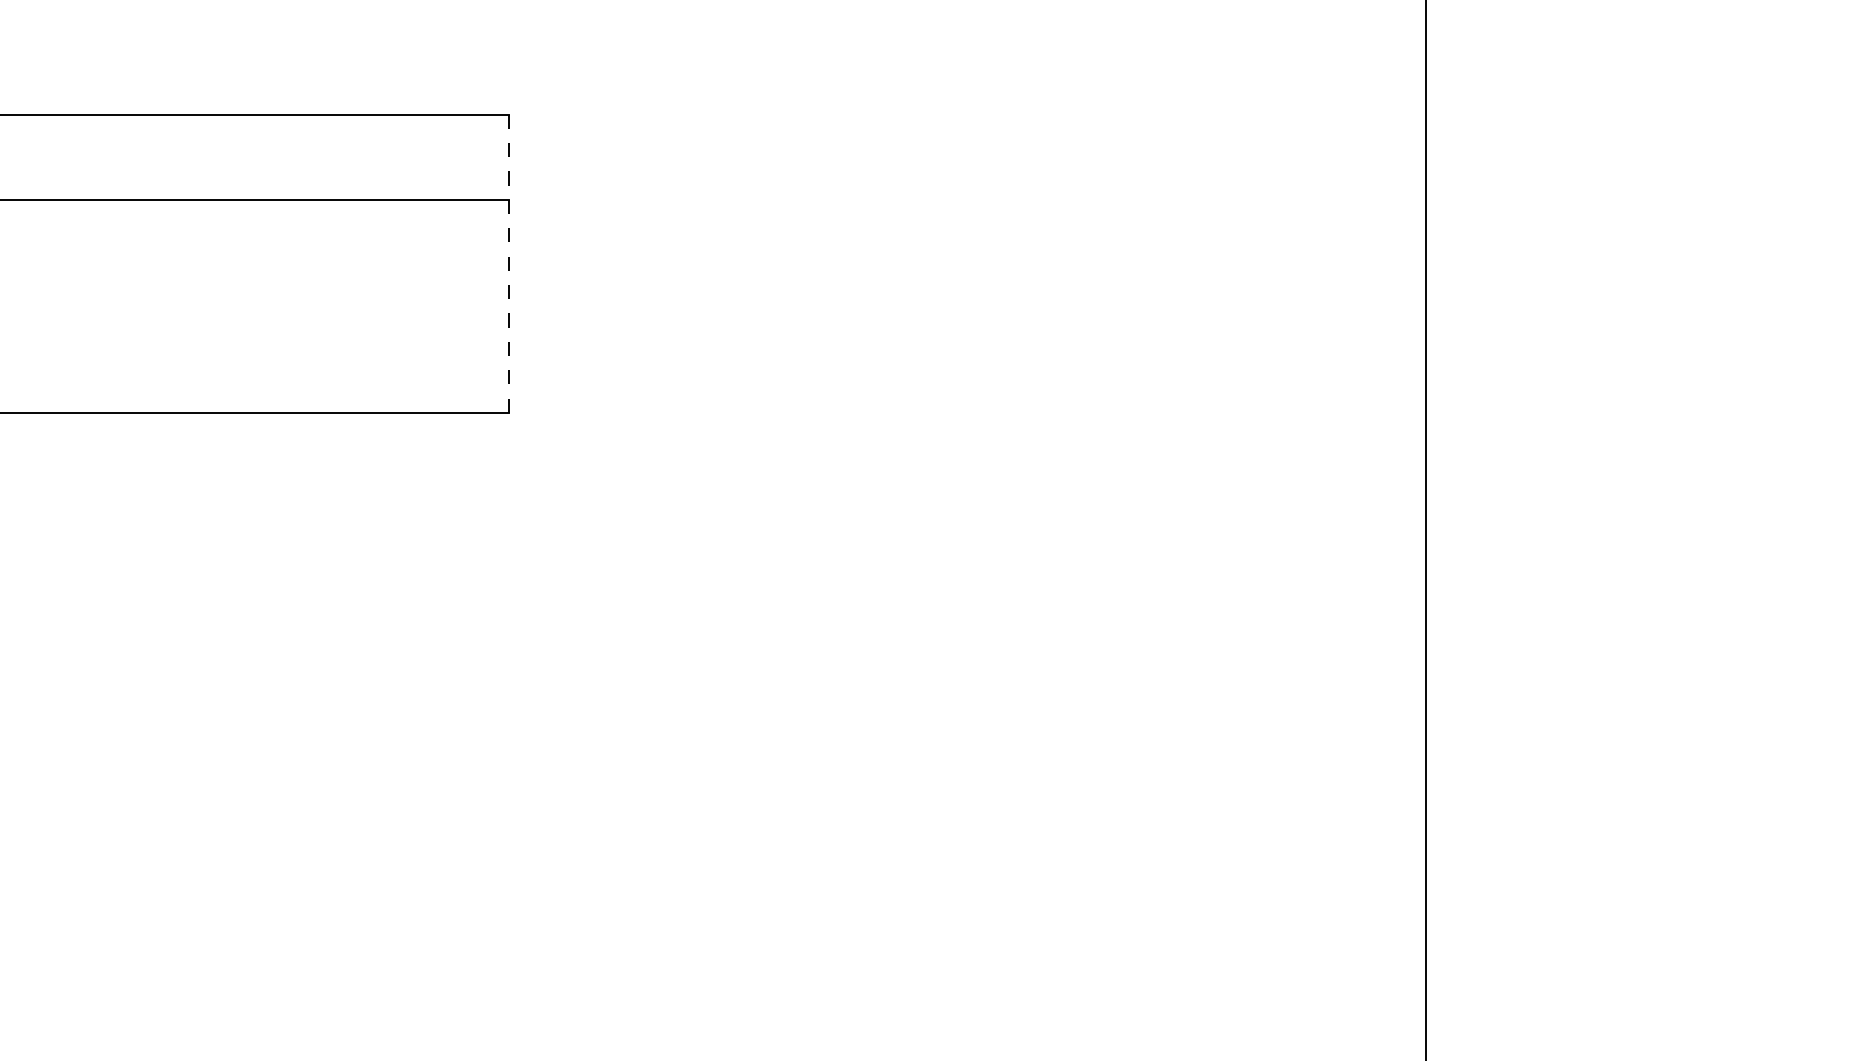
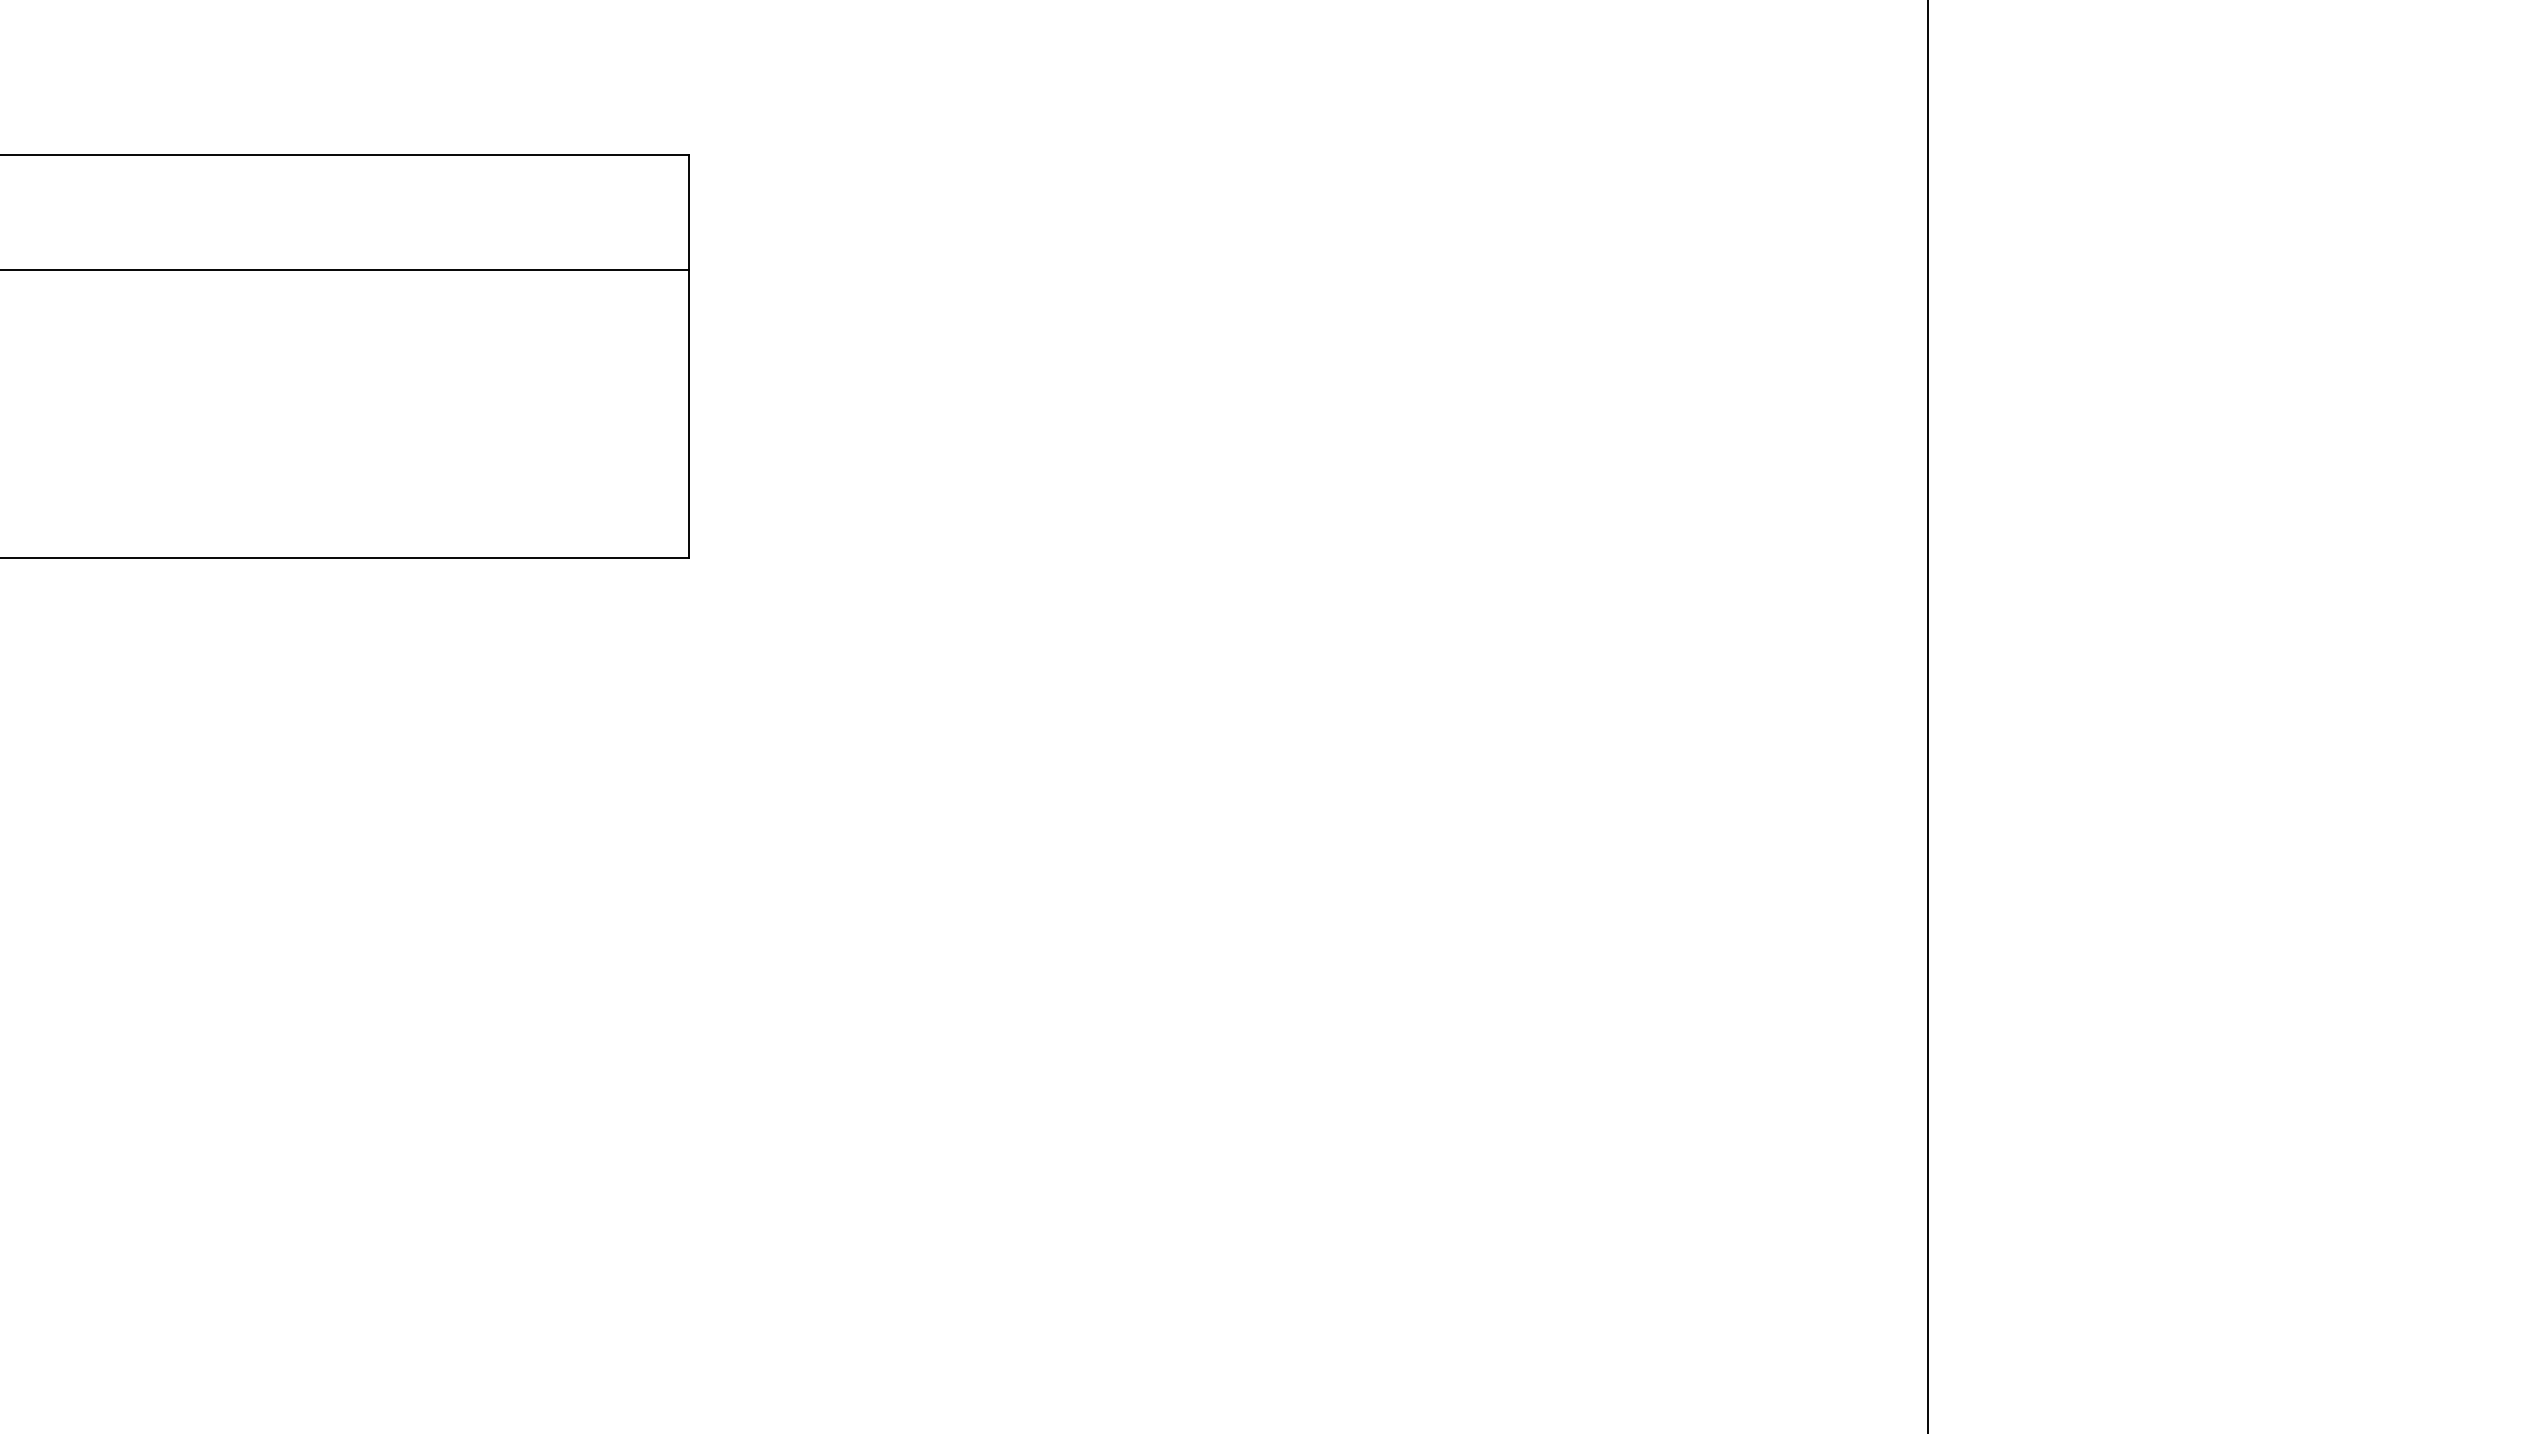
line: (509, 263) -> (688, 356), dashed -> solid

